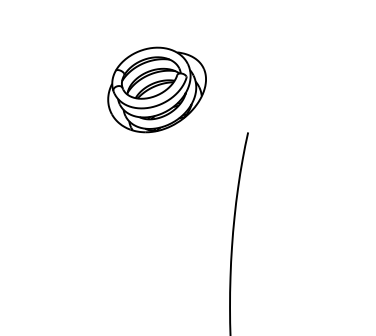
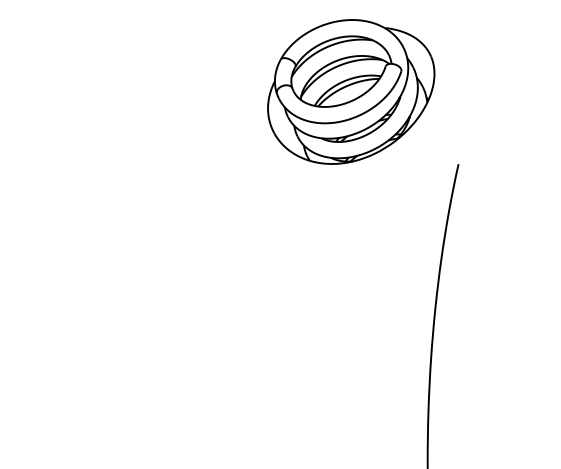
part: (156, 89) -> (350, 91), moved

